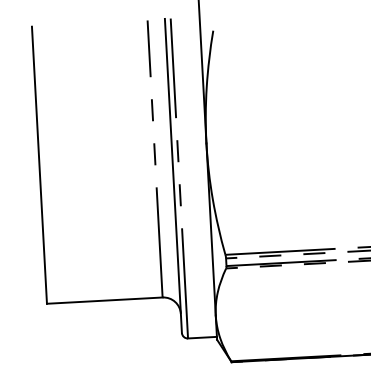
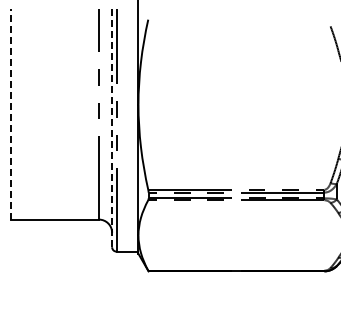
line: (39, 164) -> (11, 113), solid -> dashed
line: (173, 175) -> (112, 127), solid -> dashed

